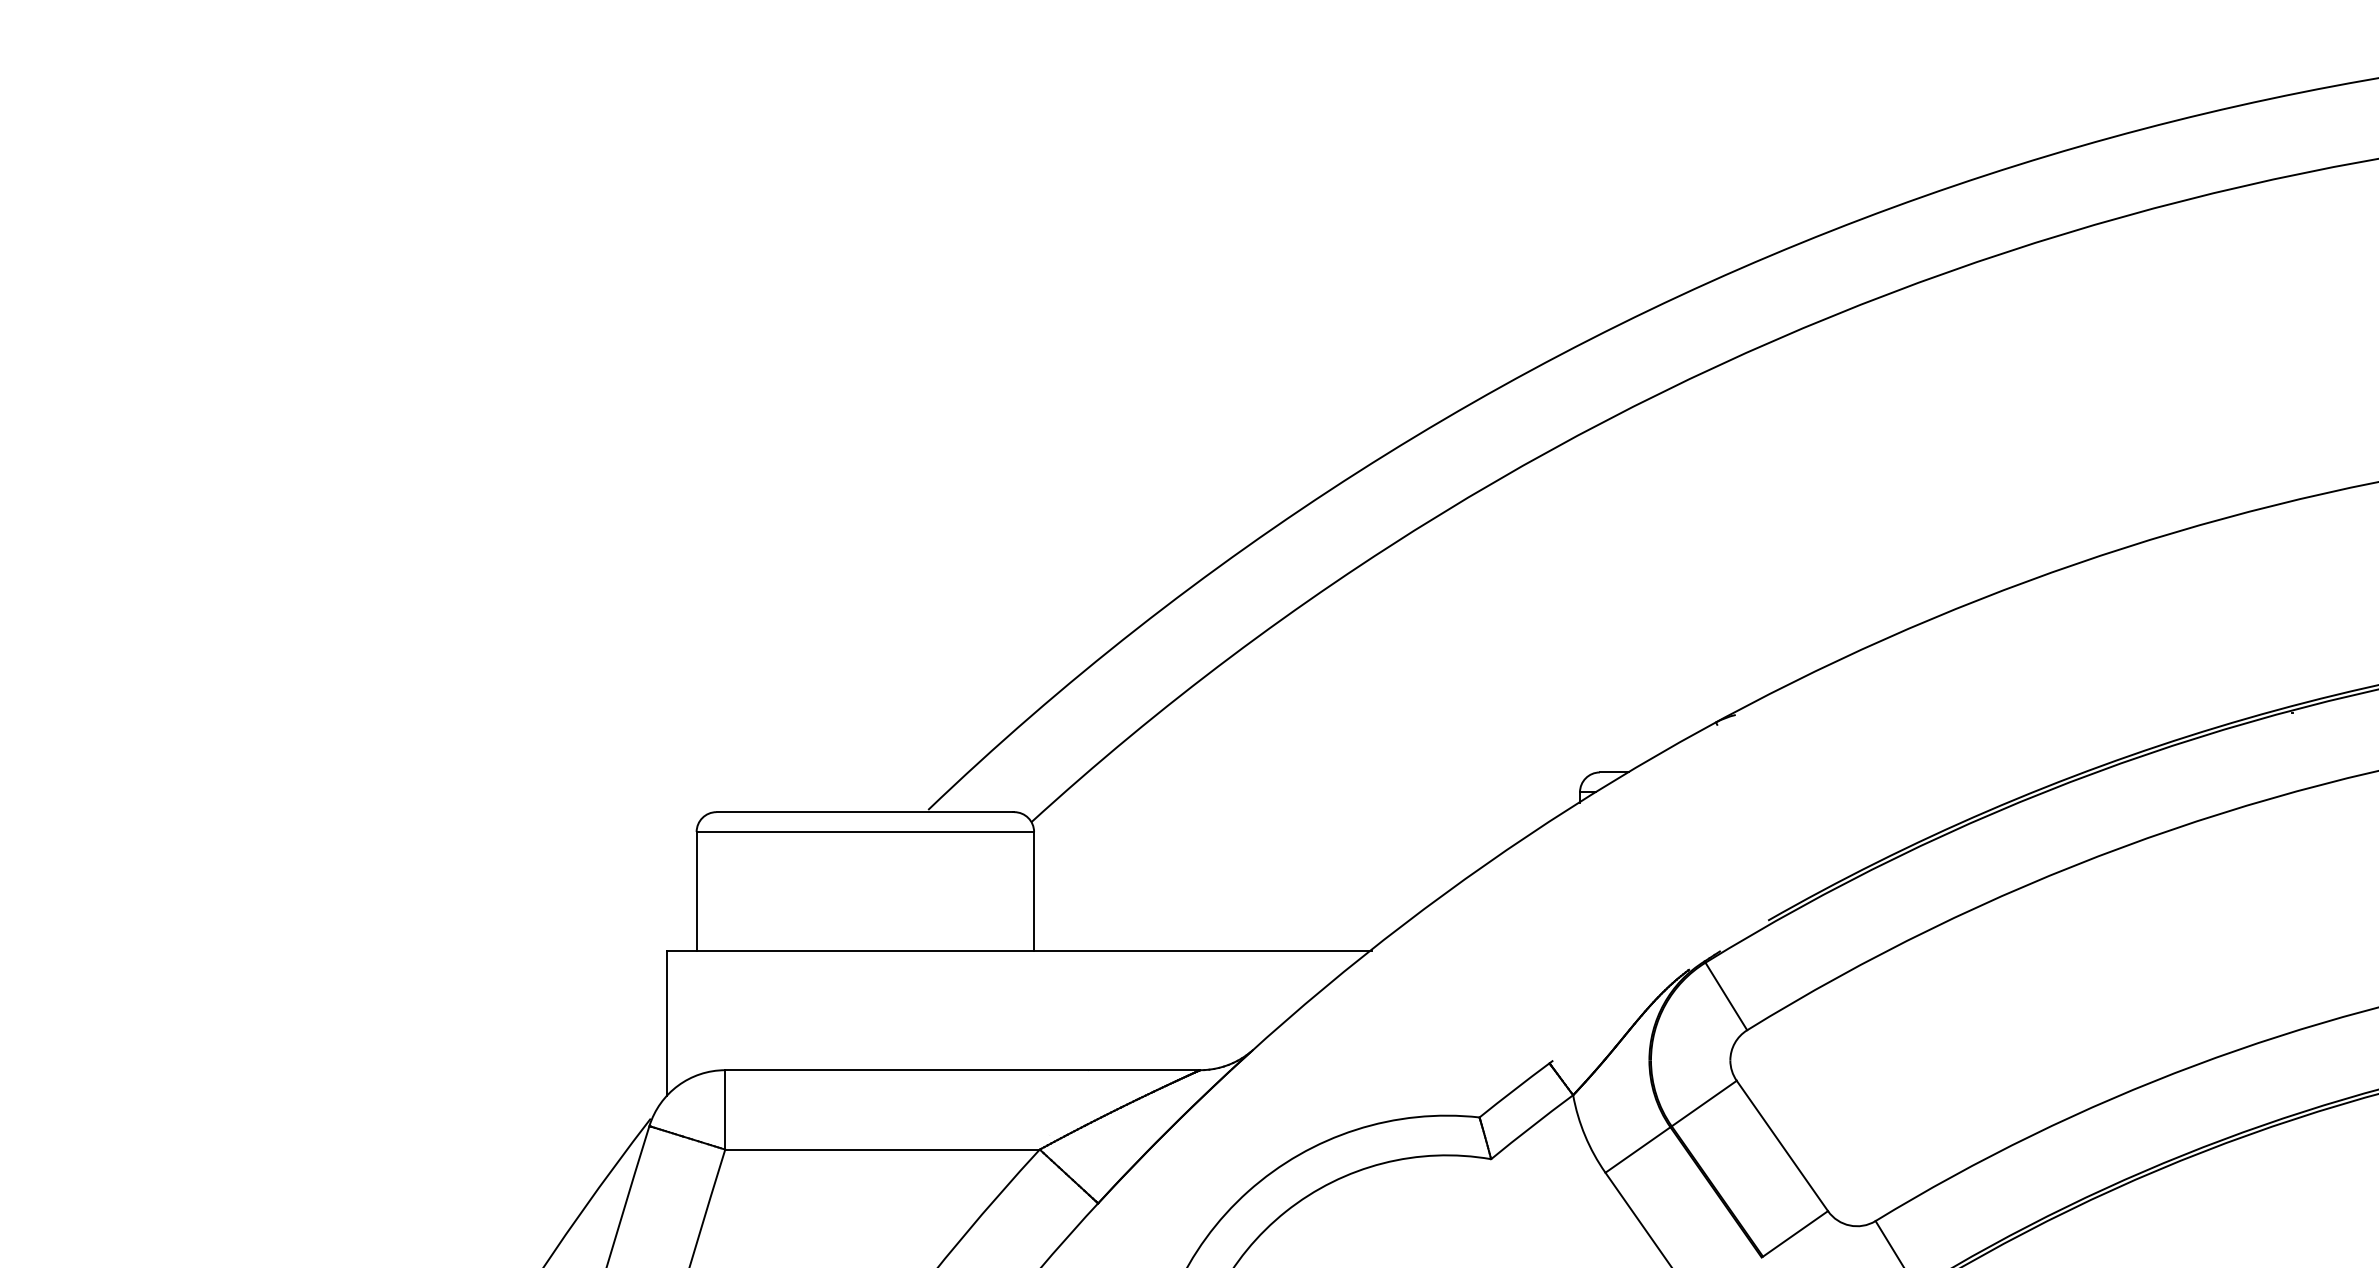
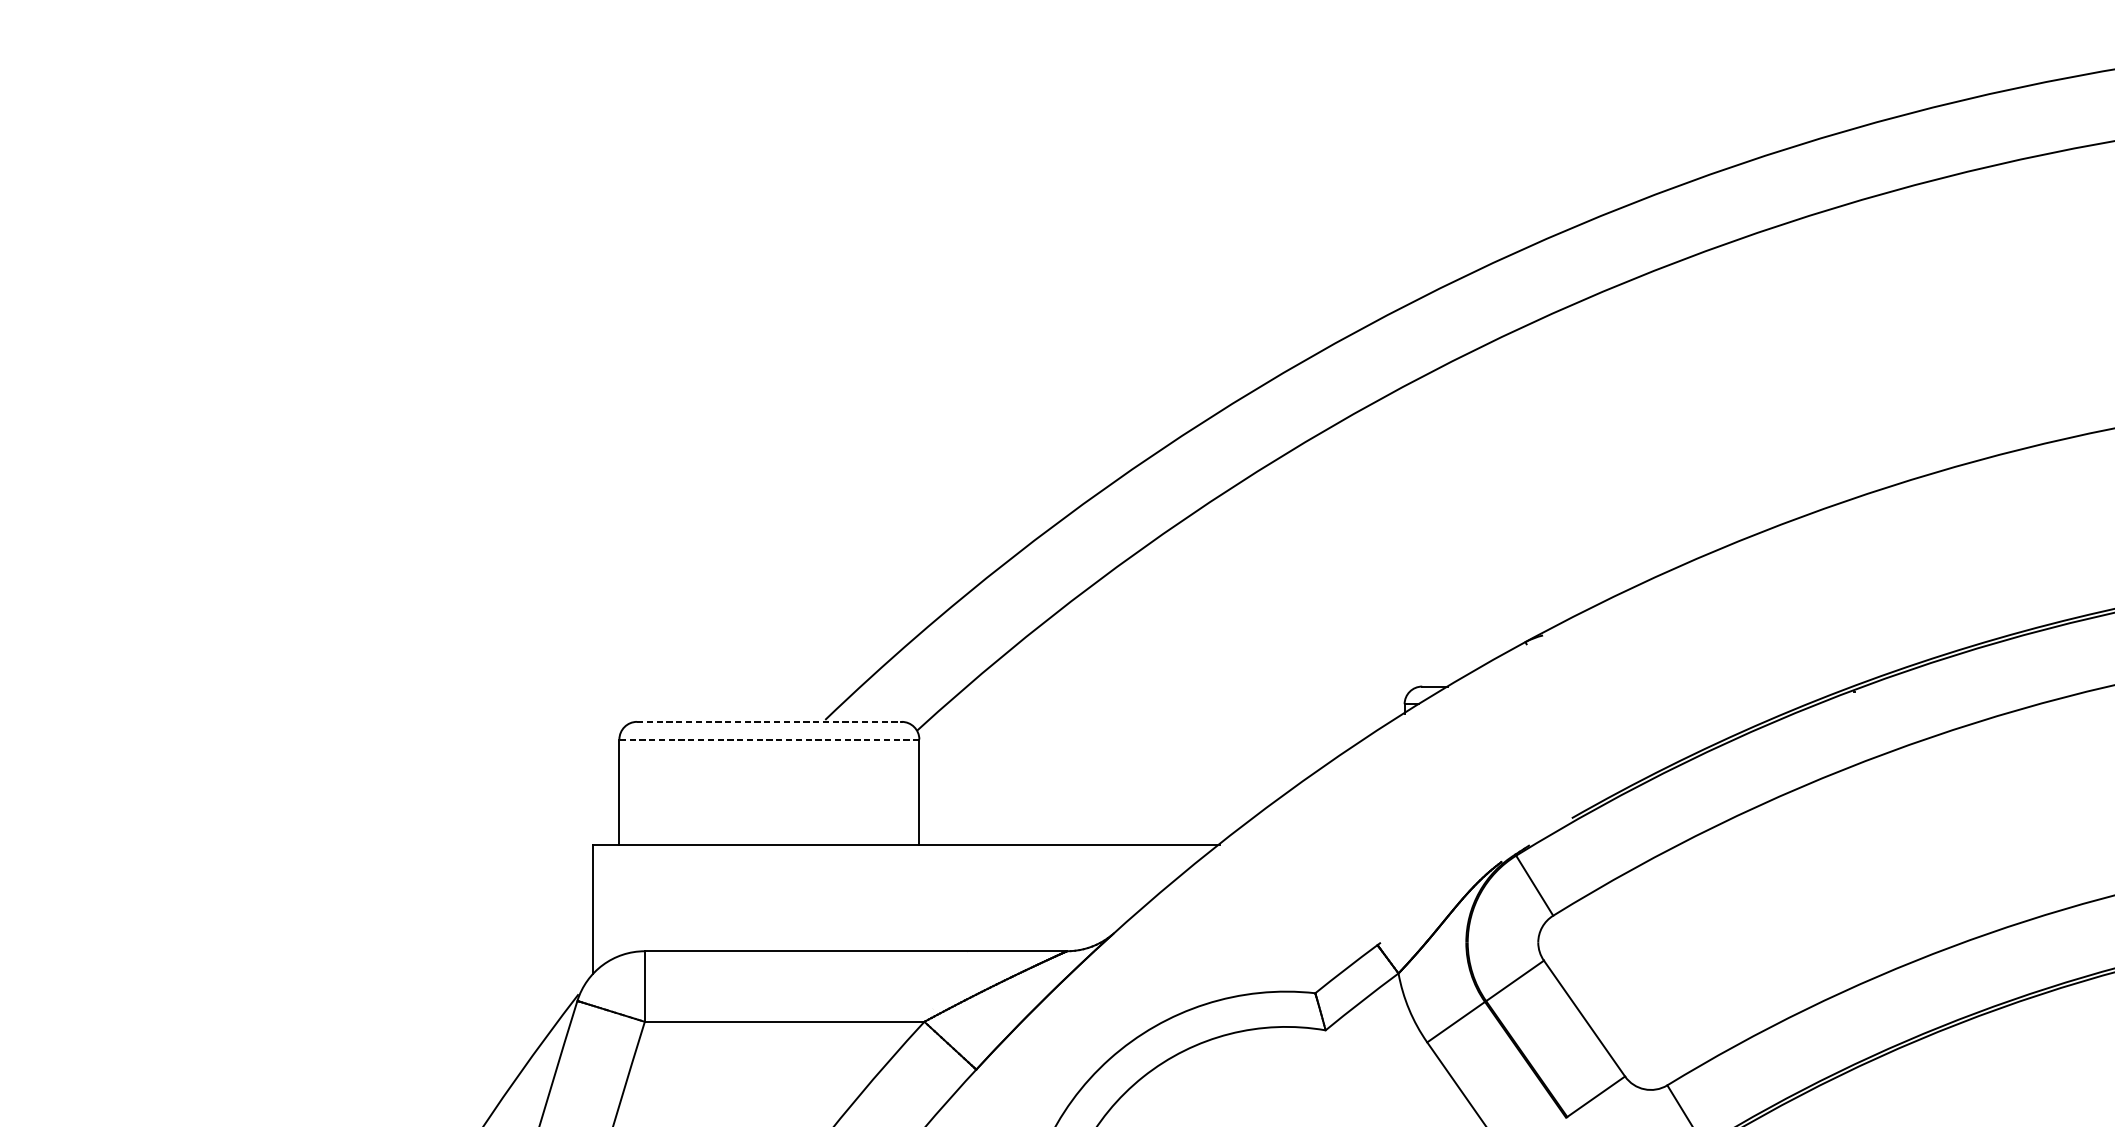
line: (865, 812) -> (769, 722), solid -> dashed
line: (865, 832) -> (769, 739), solid -> dashed

